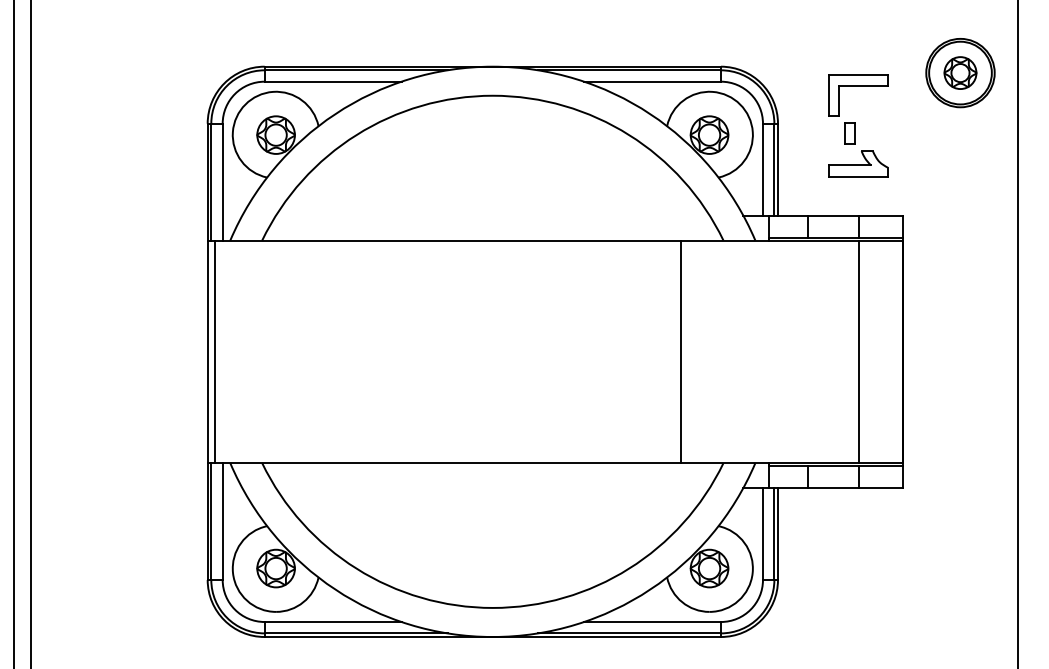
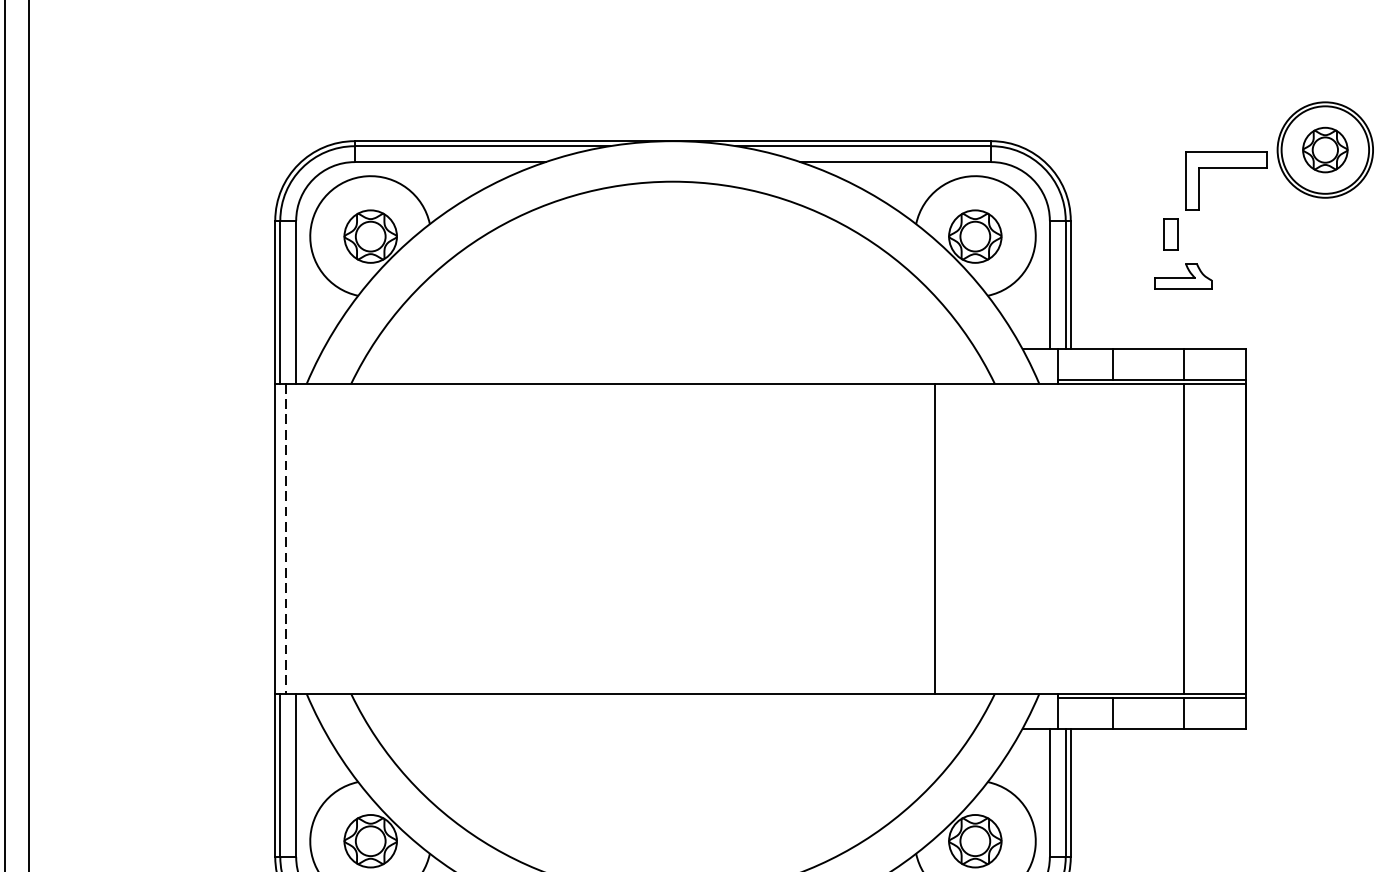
part: (858, 86) -> (1226, 168), moved
part: (858, 163) -> (1183, 276), size x0.7
line: (215, 352) -> (286, 539), solid -> dashed

